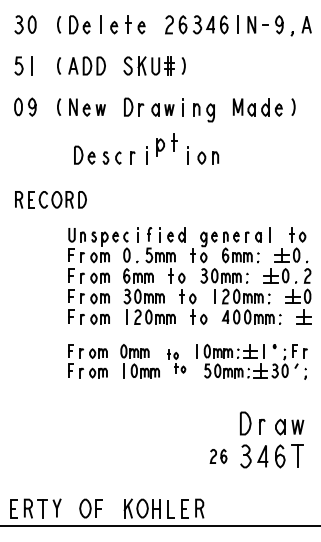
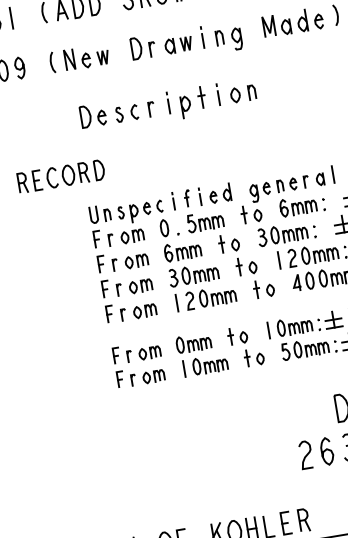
part: (166, 144) -> (192, 101), moved
part: (176, 361) -> (246, 346), size x1.43
part: (218, 456) -> (316, 453), size x1.67

